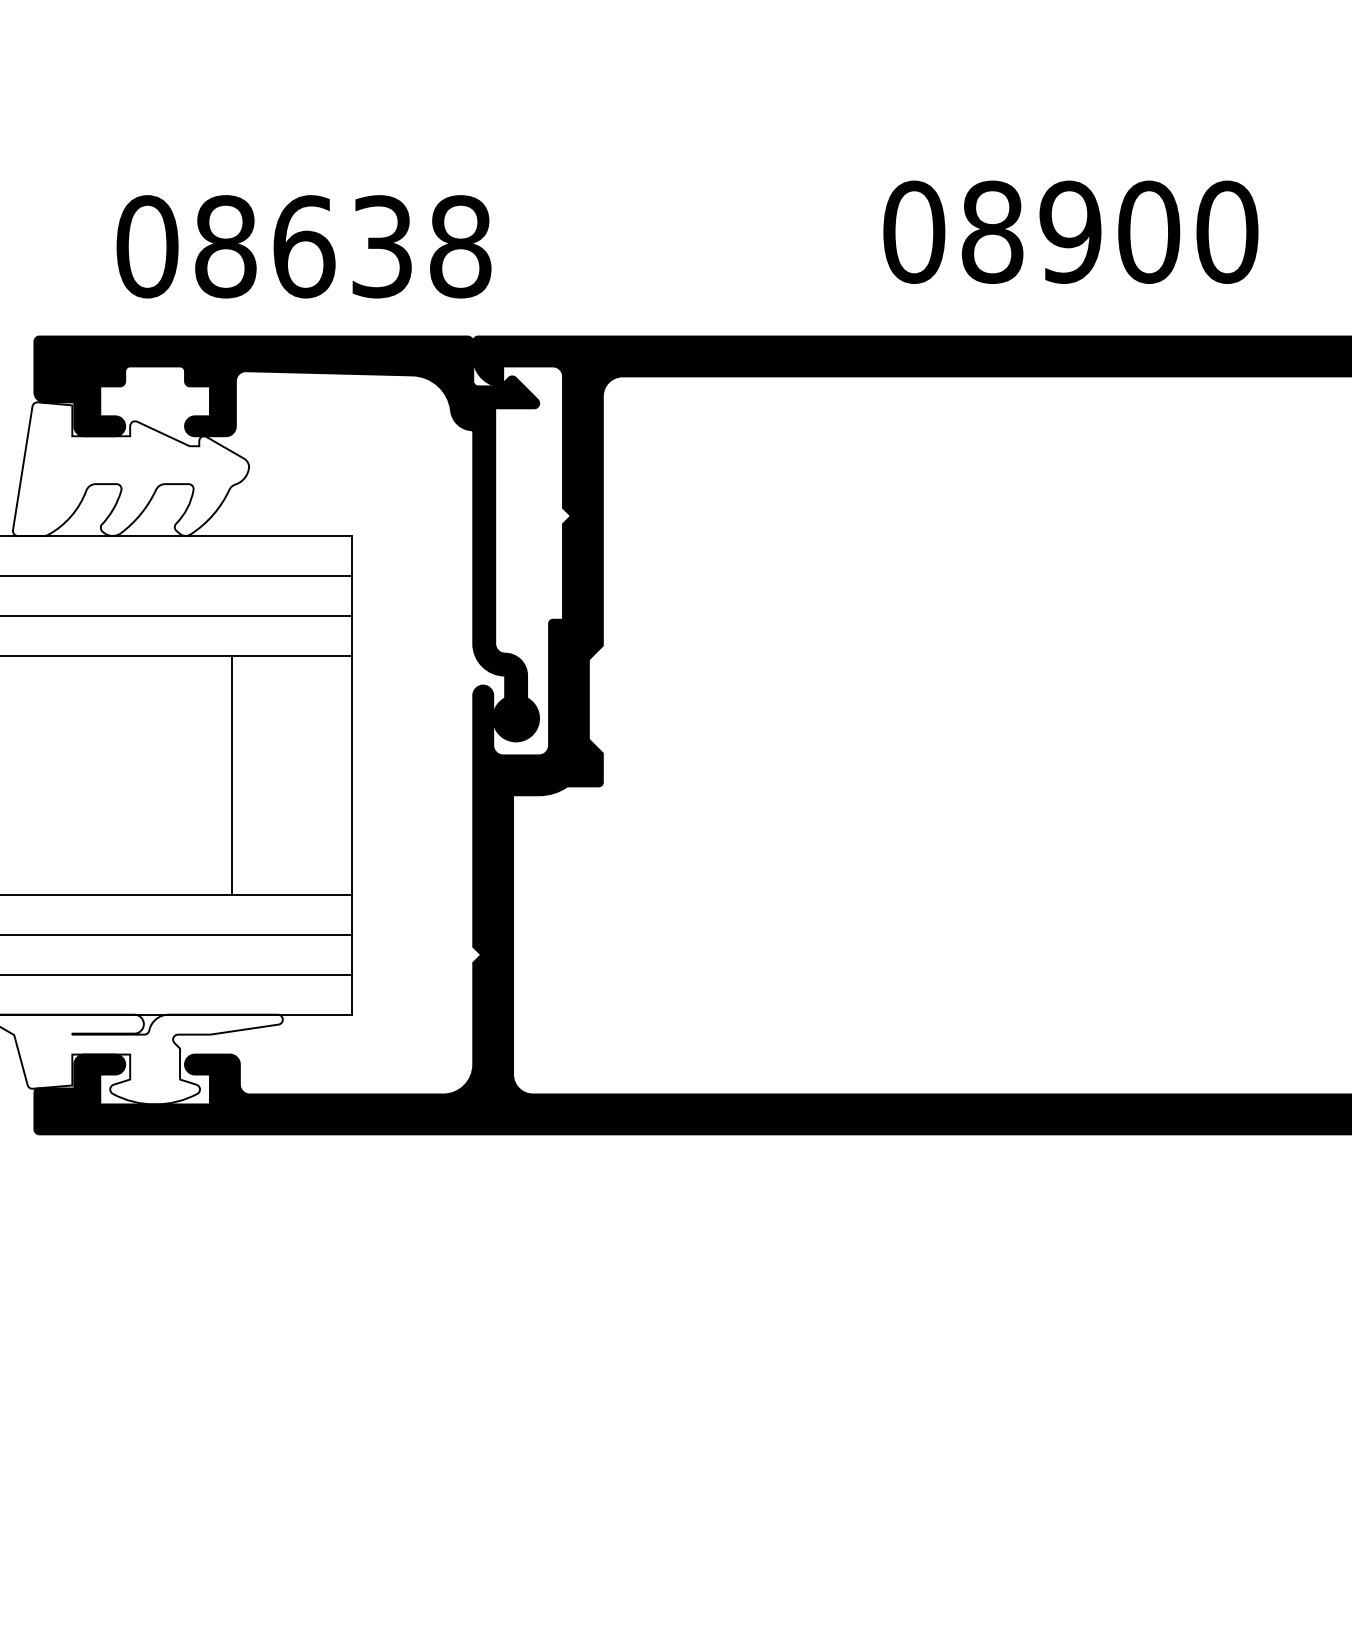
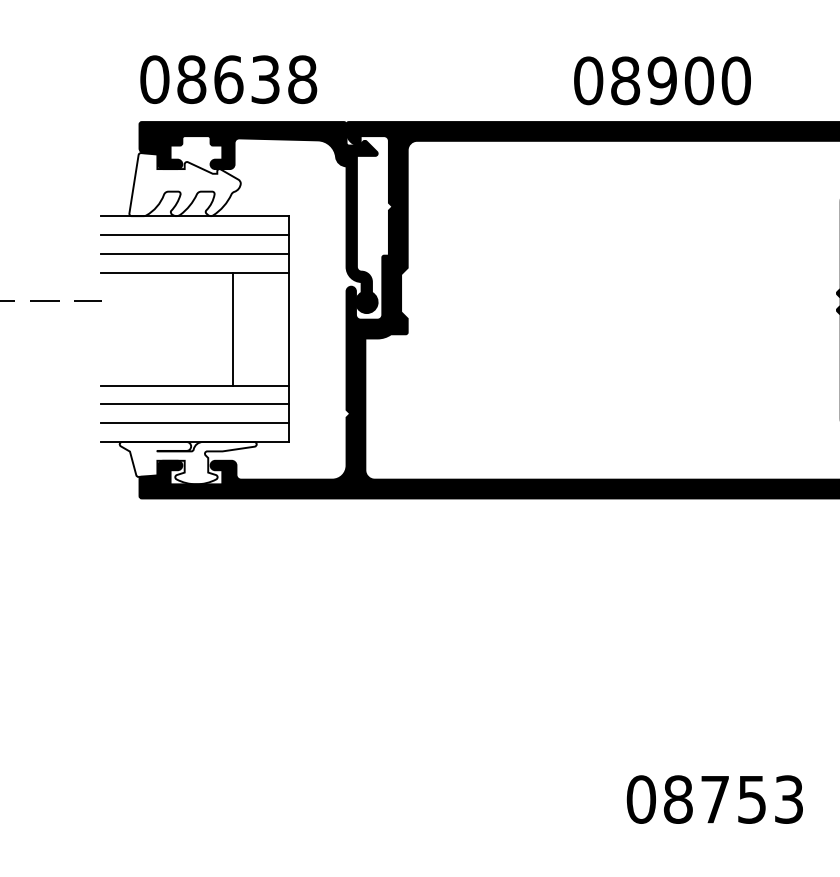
text: (1070, 231) -> (662, 80), moved
text: (303, 246) -> (228, 79), moved

